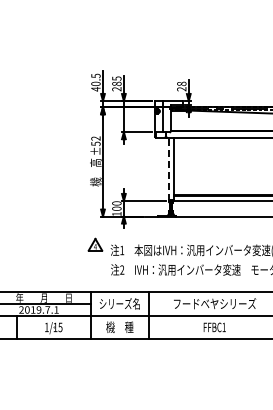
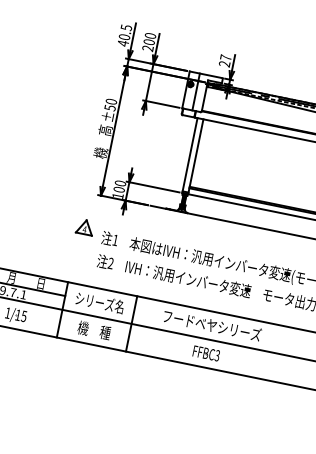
text: (116, 81) -> (149, 39), 285 -> 200
text: (181, 83) -> (225, 57), 28 -> 27
text: (95, 138) -> (110, 101), ±52 -> ±50
line: (168, 169) -> (189, 155), dashed -> solid
text: (223, 327) -> (216, 355), FFBC1 -> FFBC3

